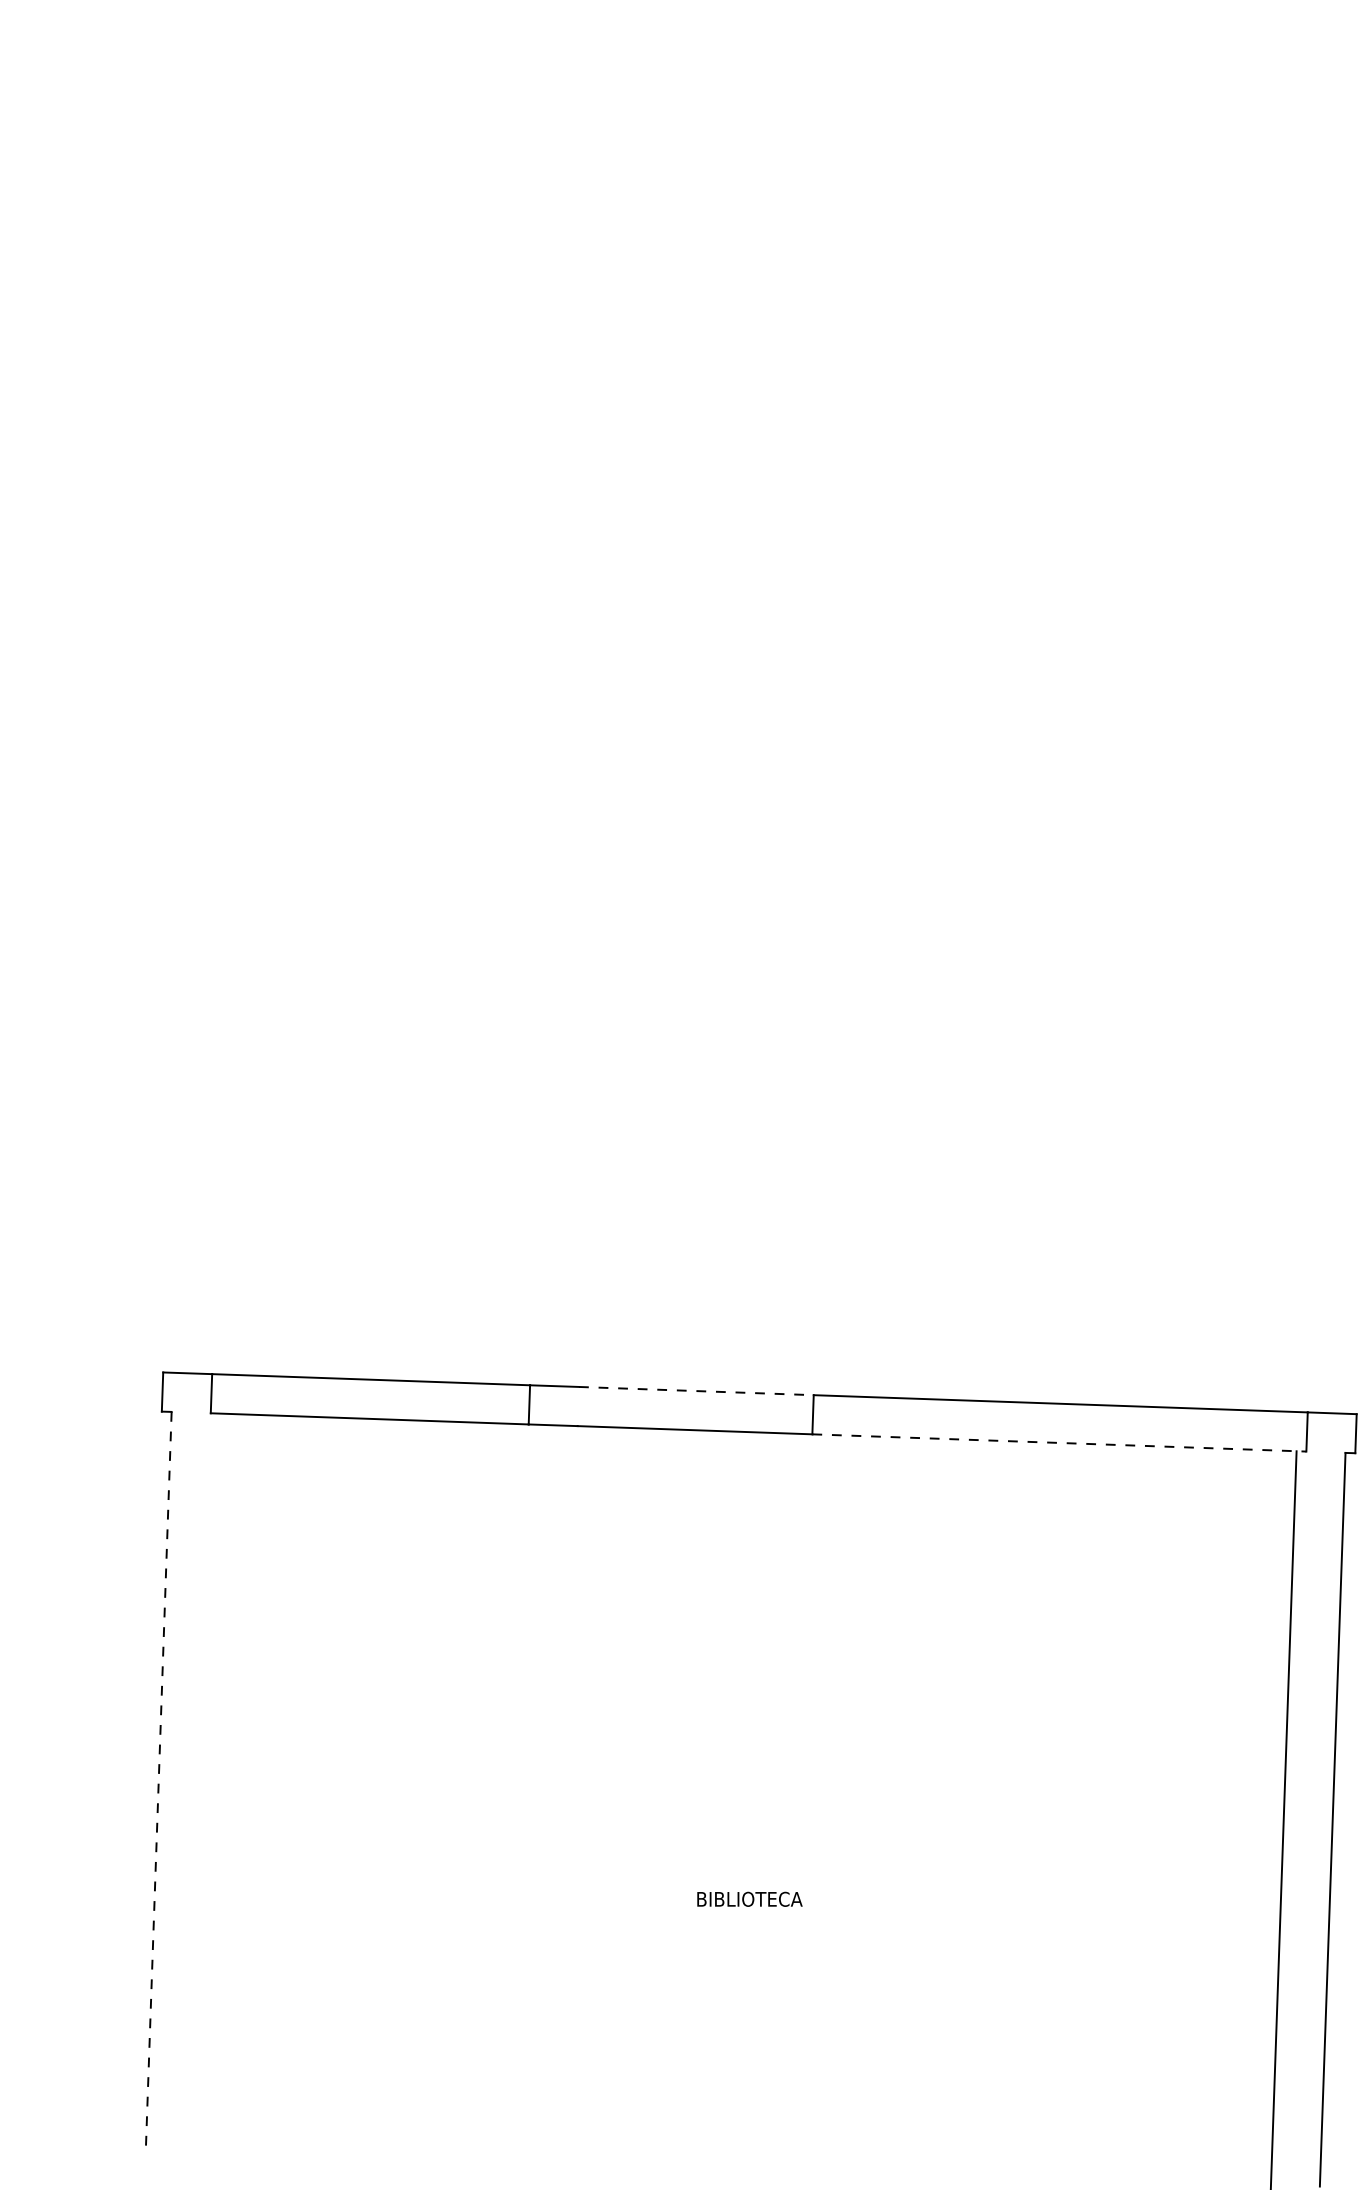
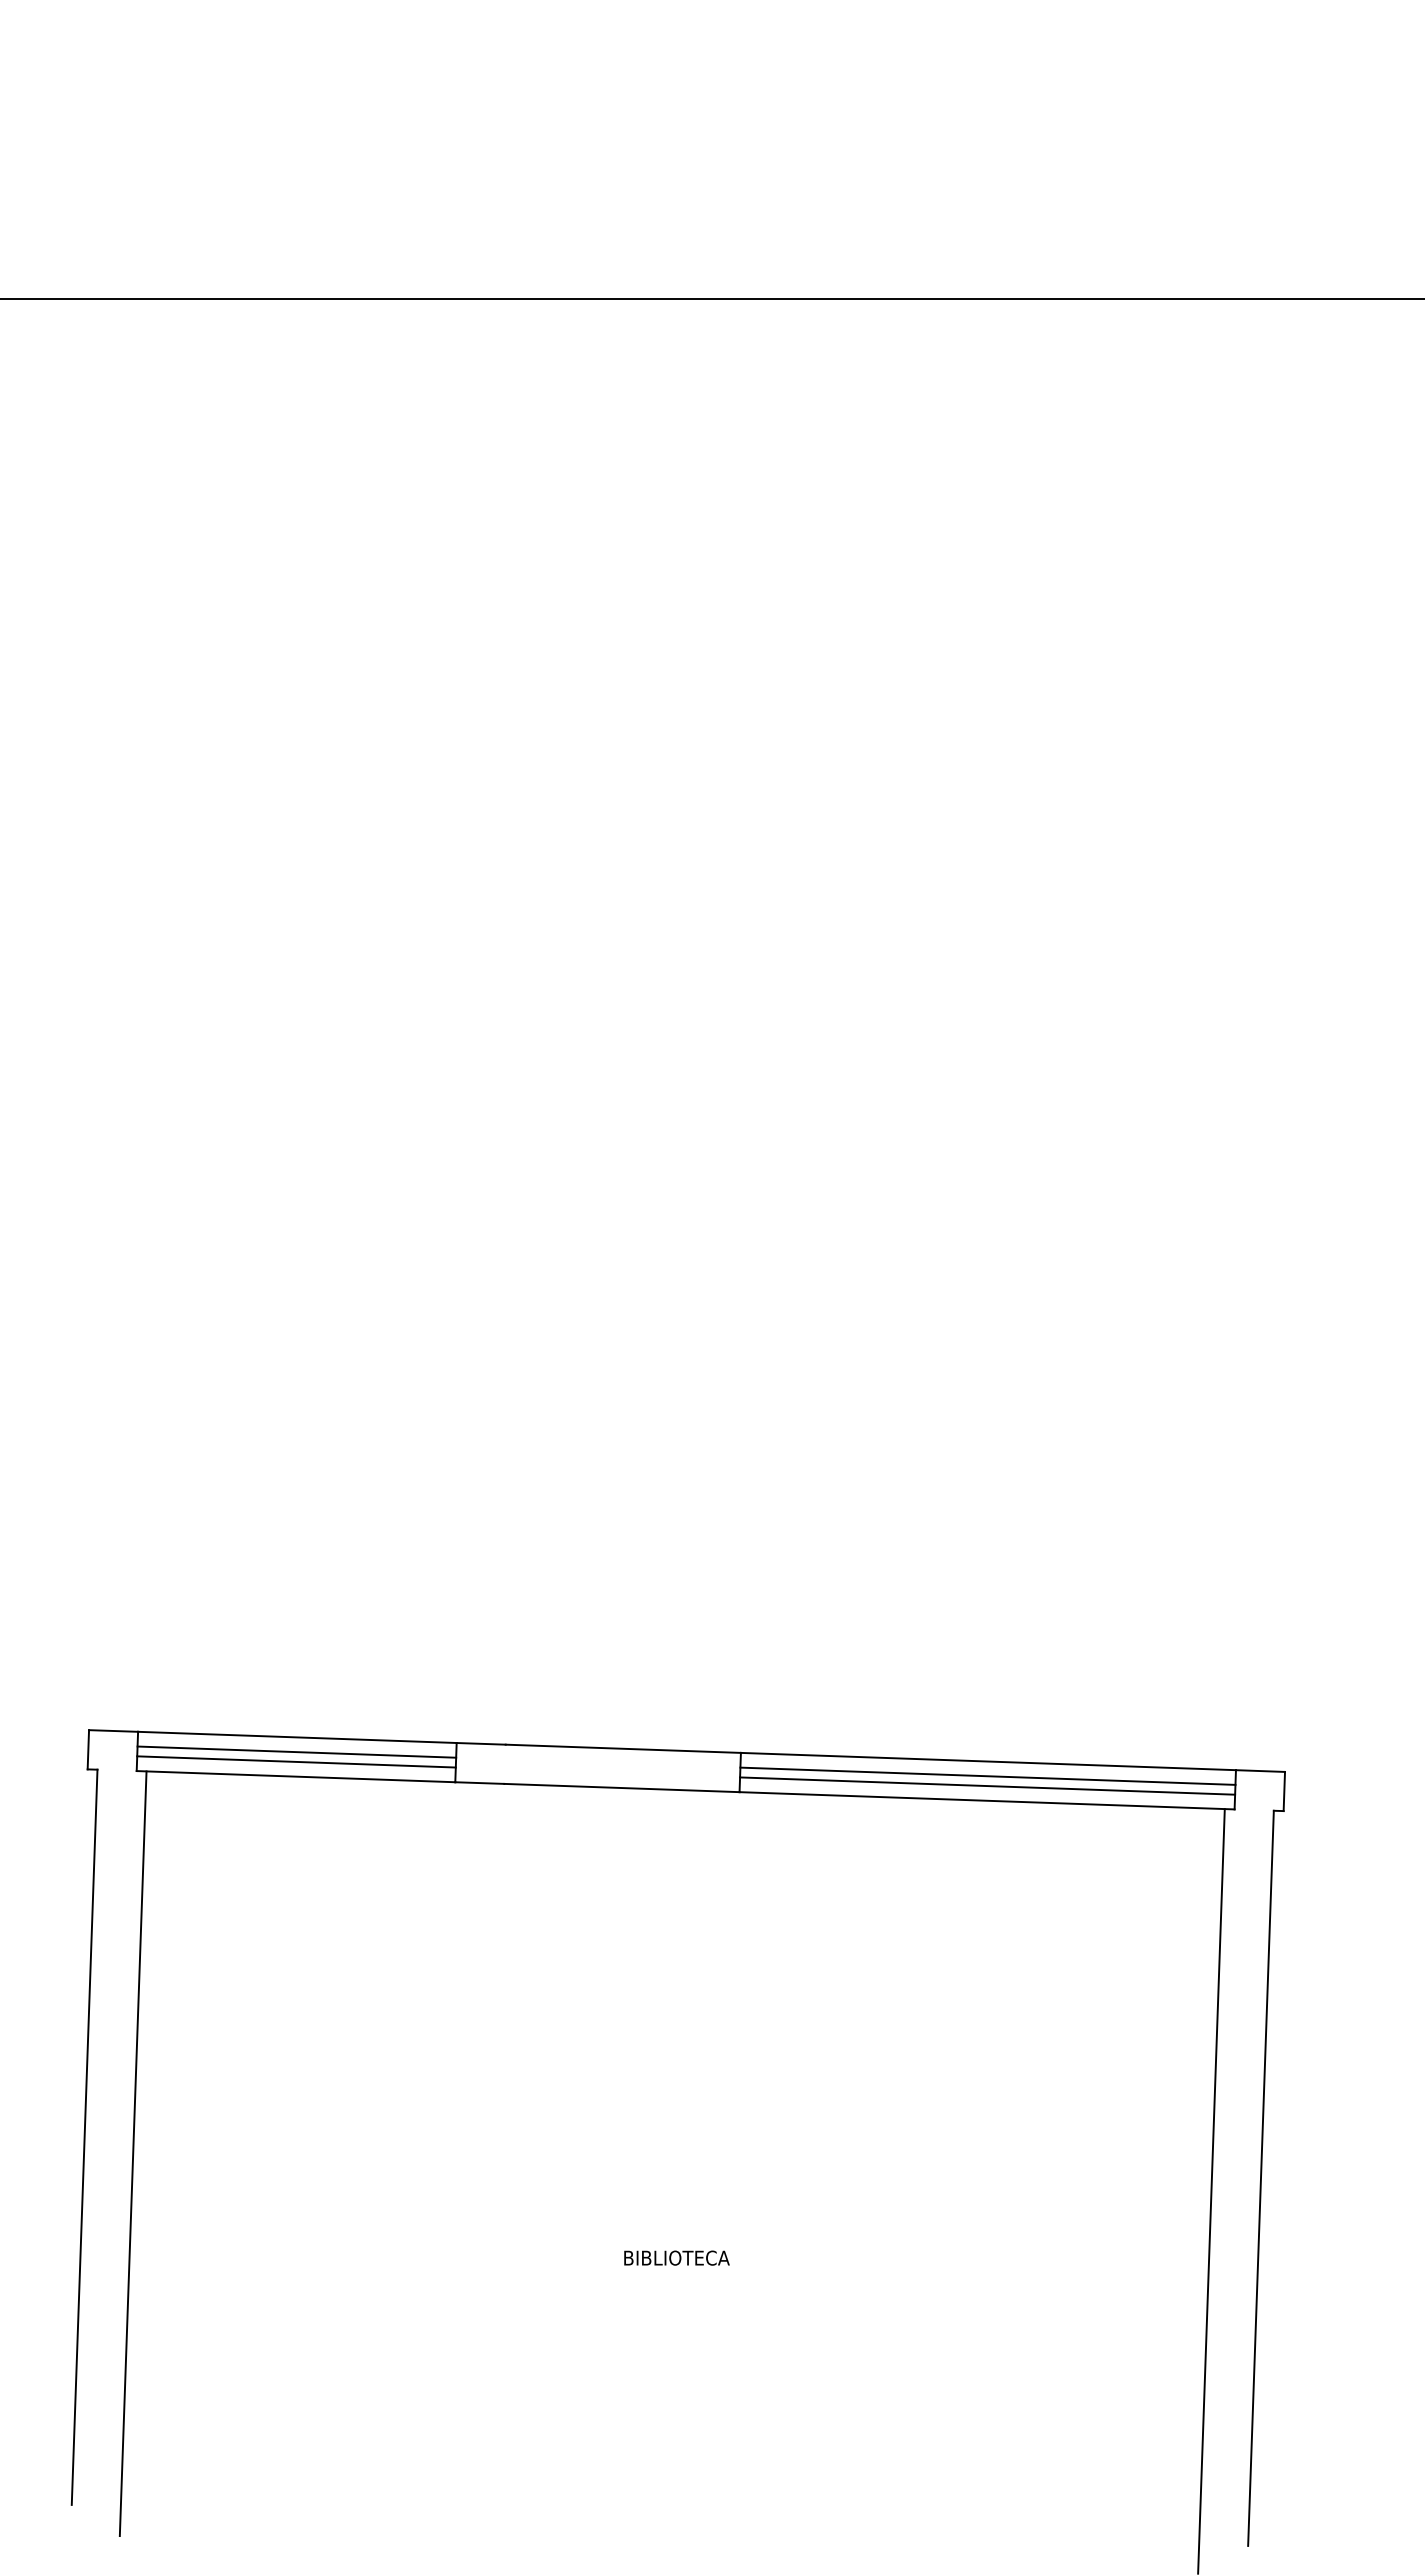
line: (696, 1390) -> (623, 1748), dashed -> solid
line: (370, 1393) -> (296, 1751), added
line: (370, 1403) -> (296, 1761), added
line: (1059, 1417) -> (987, 1775), added
line: (1059, 1427) -> (987, 1785), added
line: (1059, 1442) -> (987, 1800), dashed -> solid
line: (158, 1778) -> (84, 2137), dashed -> solid
line: (206, 1794) -> (132, 2153), added

